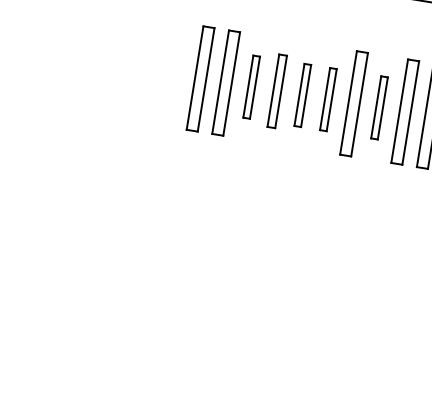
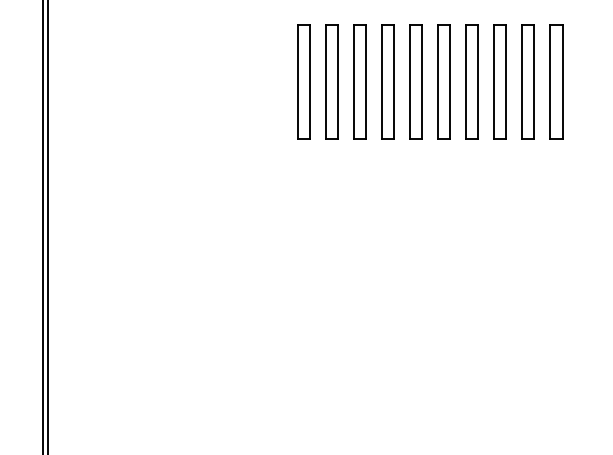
part: (251, 86) -> (359, 81), size x1.67
part: (276, 90) -> (387, 81), size x1.43
part: (302, 94) -> (415, 81), size x1.67
part: (327, 99) -> (443, 81), size x1.67
part: (378, 107) -> (499, 81), size x1.67

